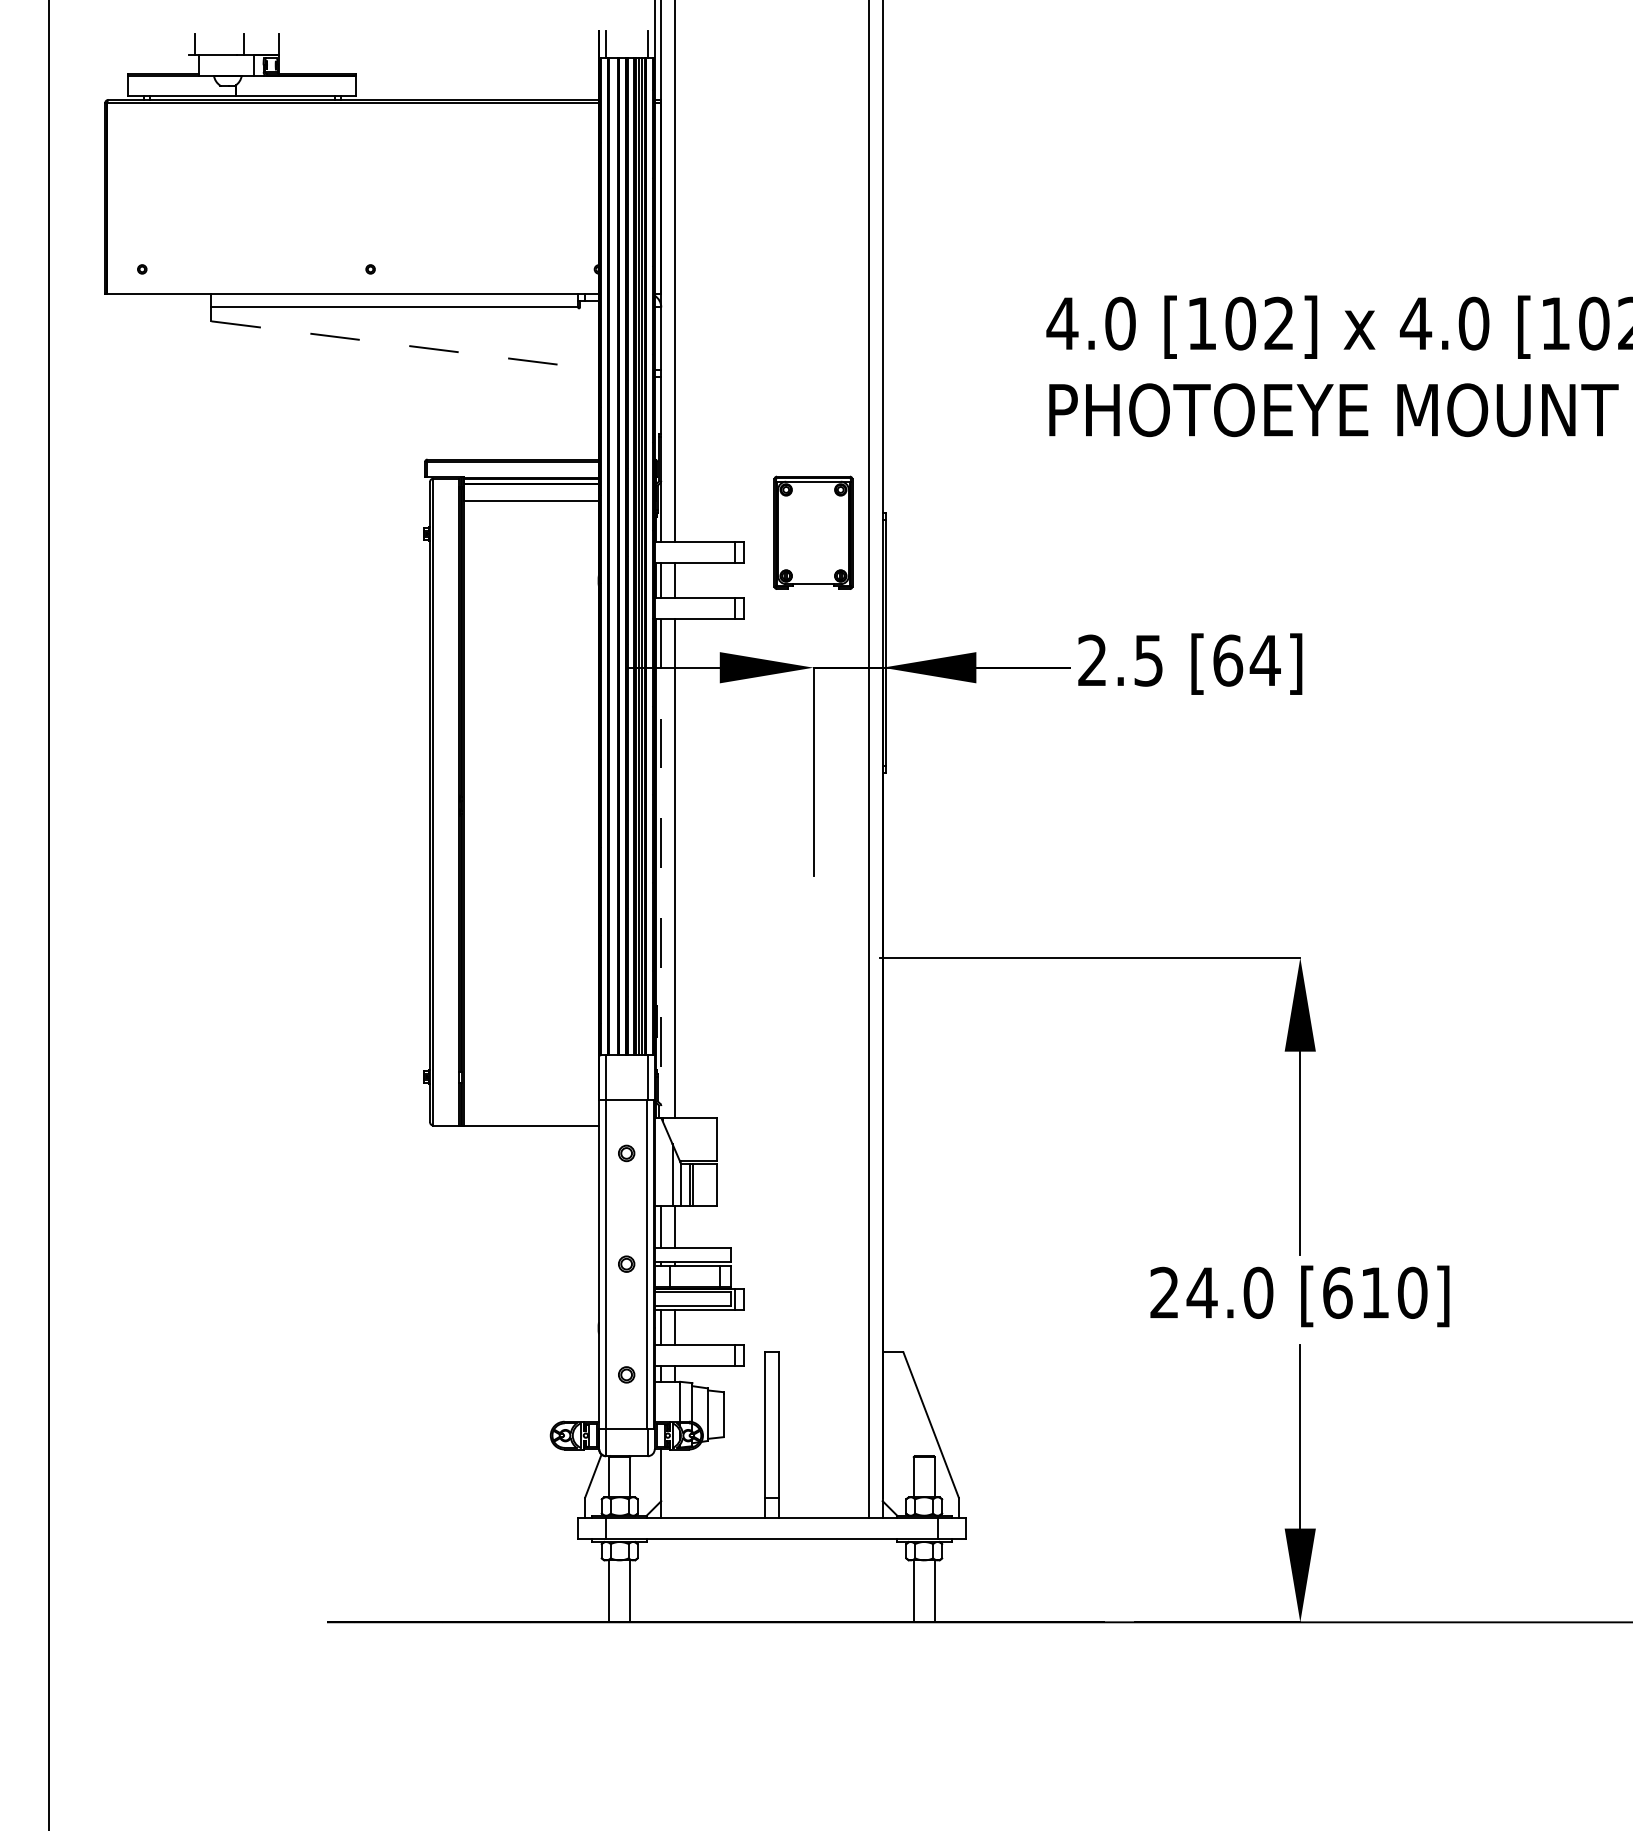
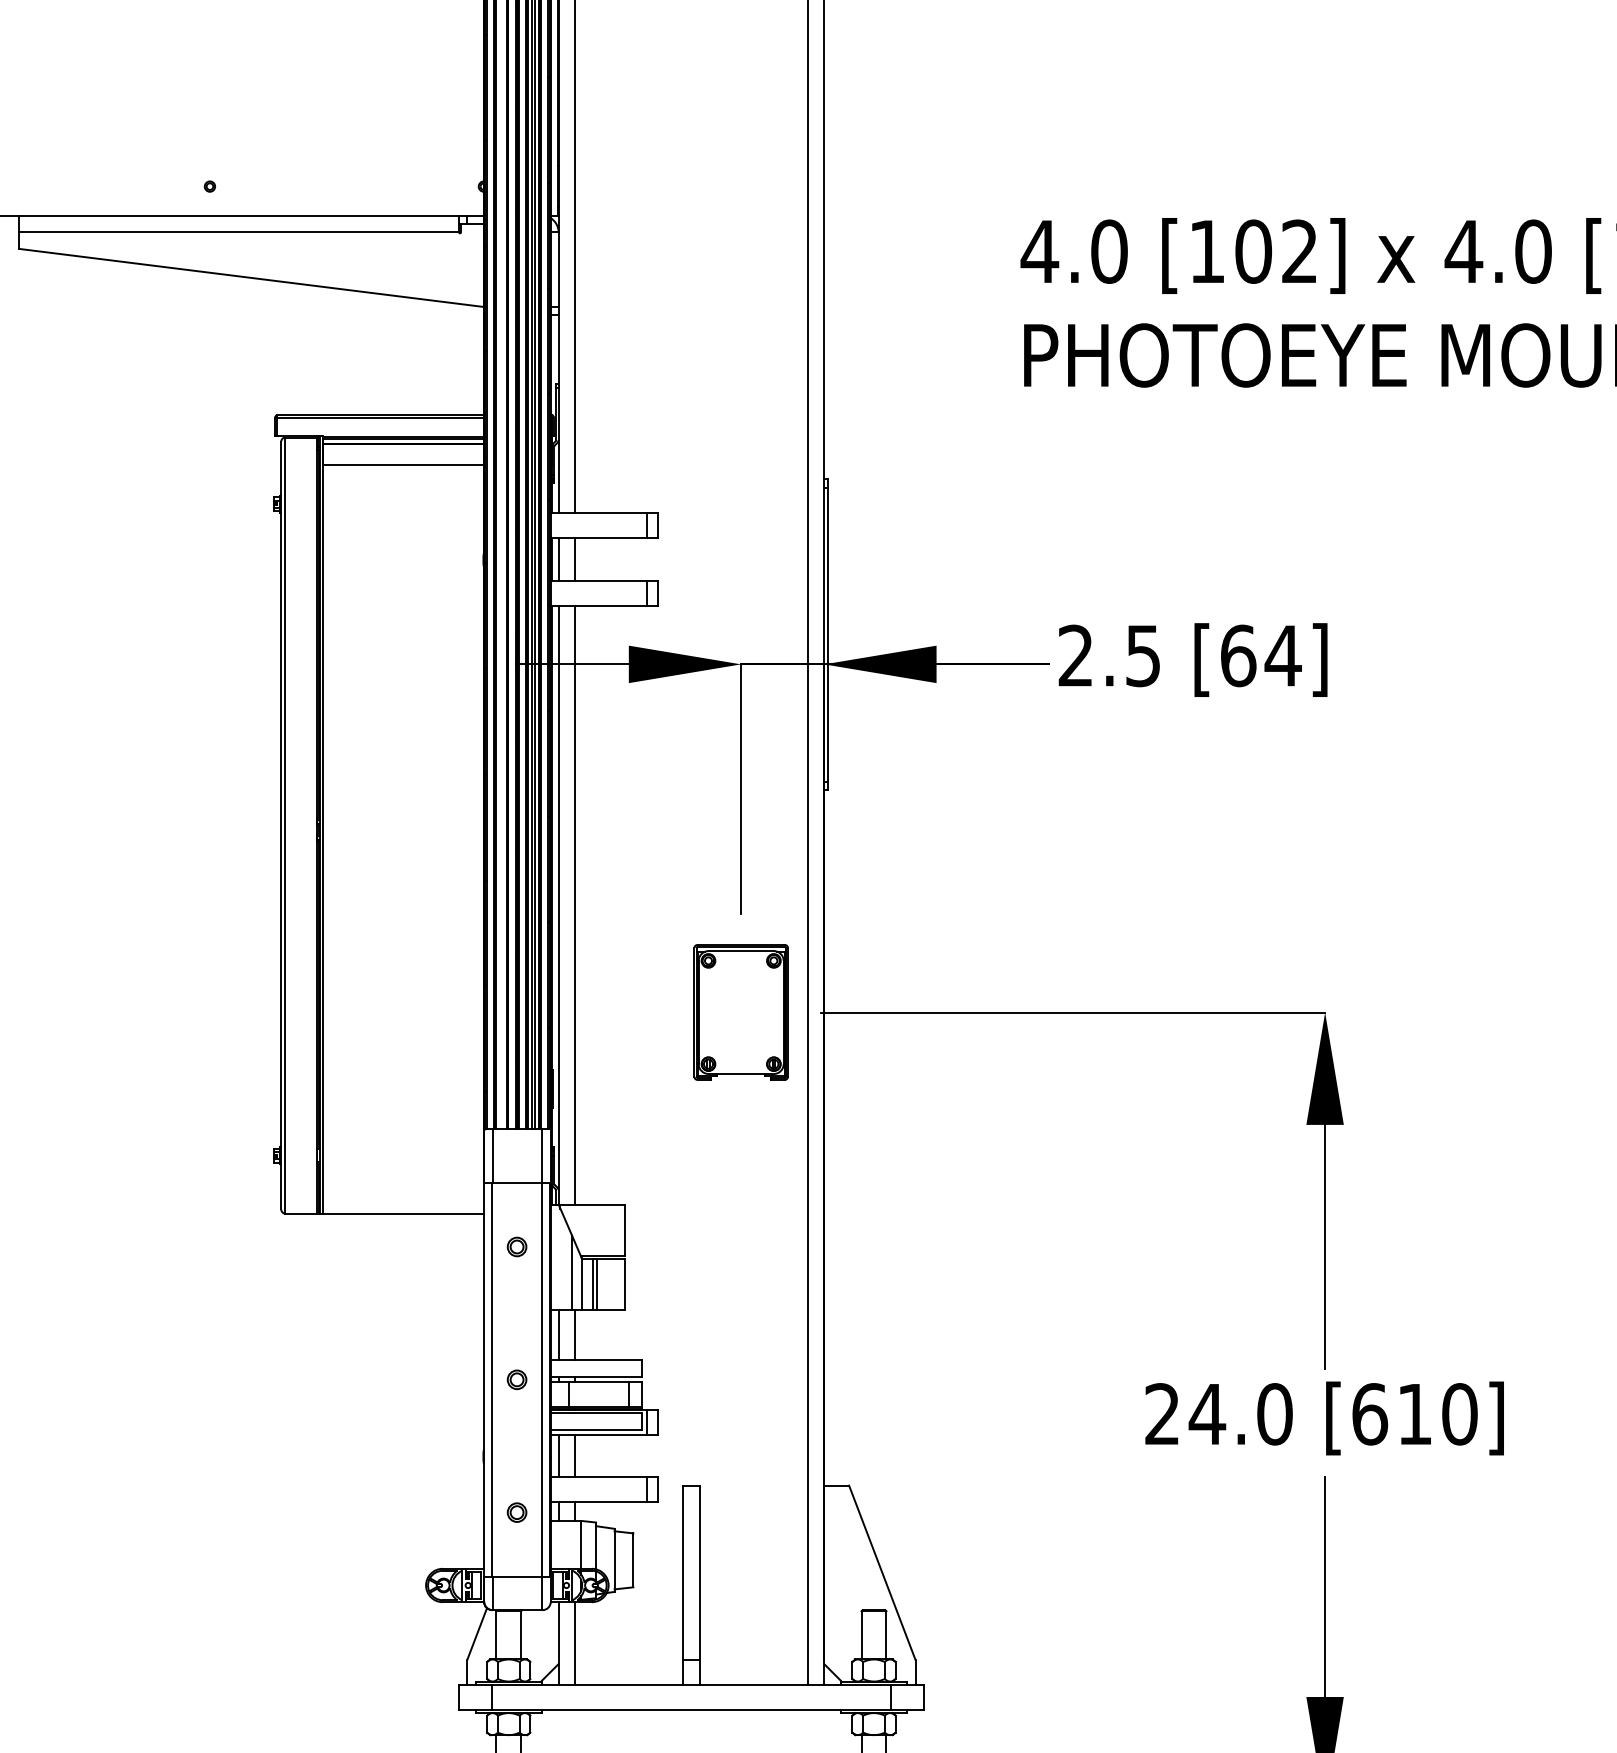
line: (405, 345) -> (251, 277), dashed -> solid
part: (813, 532) -> (741, 1011), moved
line: (661, 868) -> (558, 905), dashed -> solid
line: (675, 1483) -> (575, 1642), added

